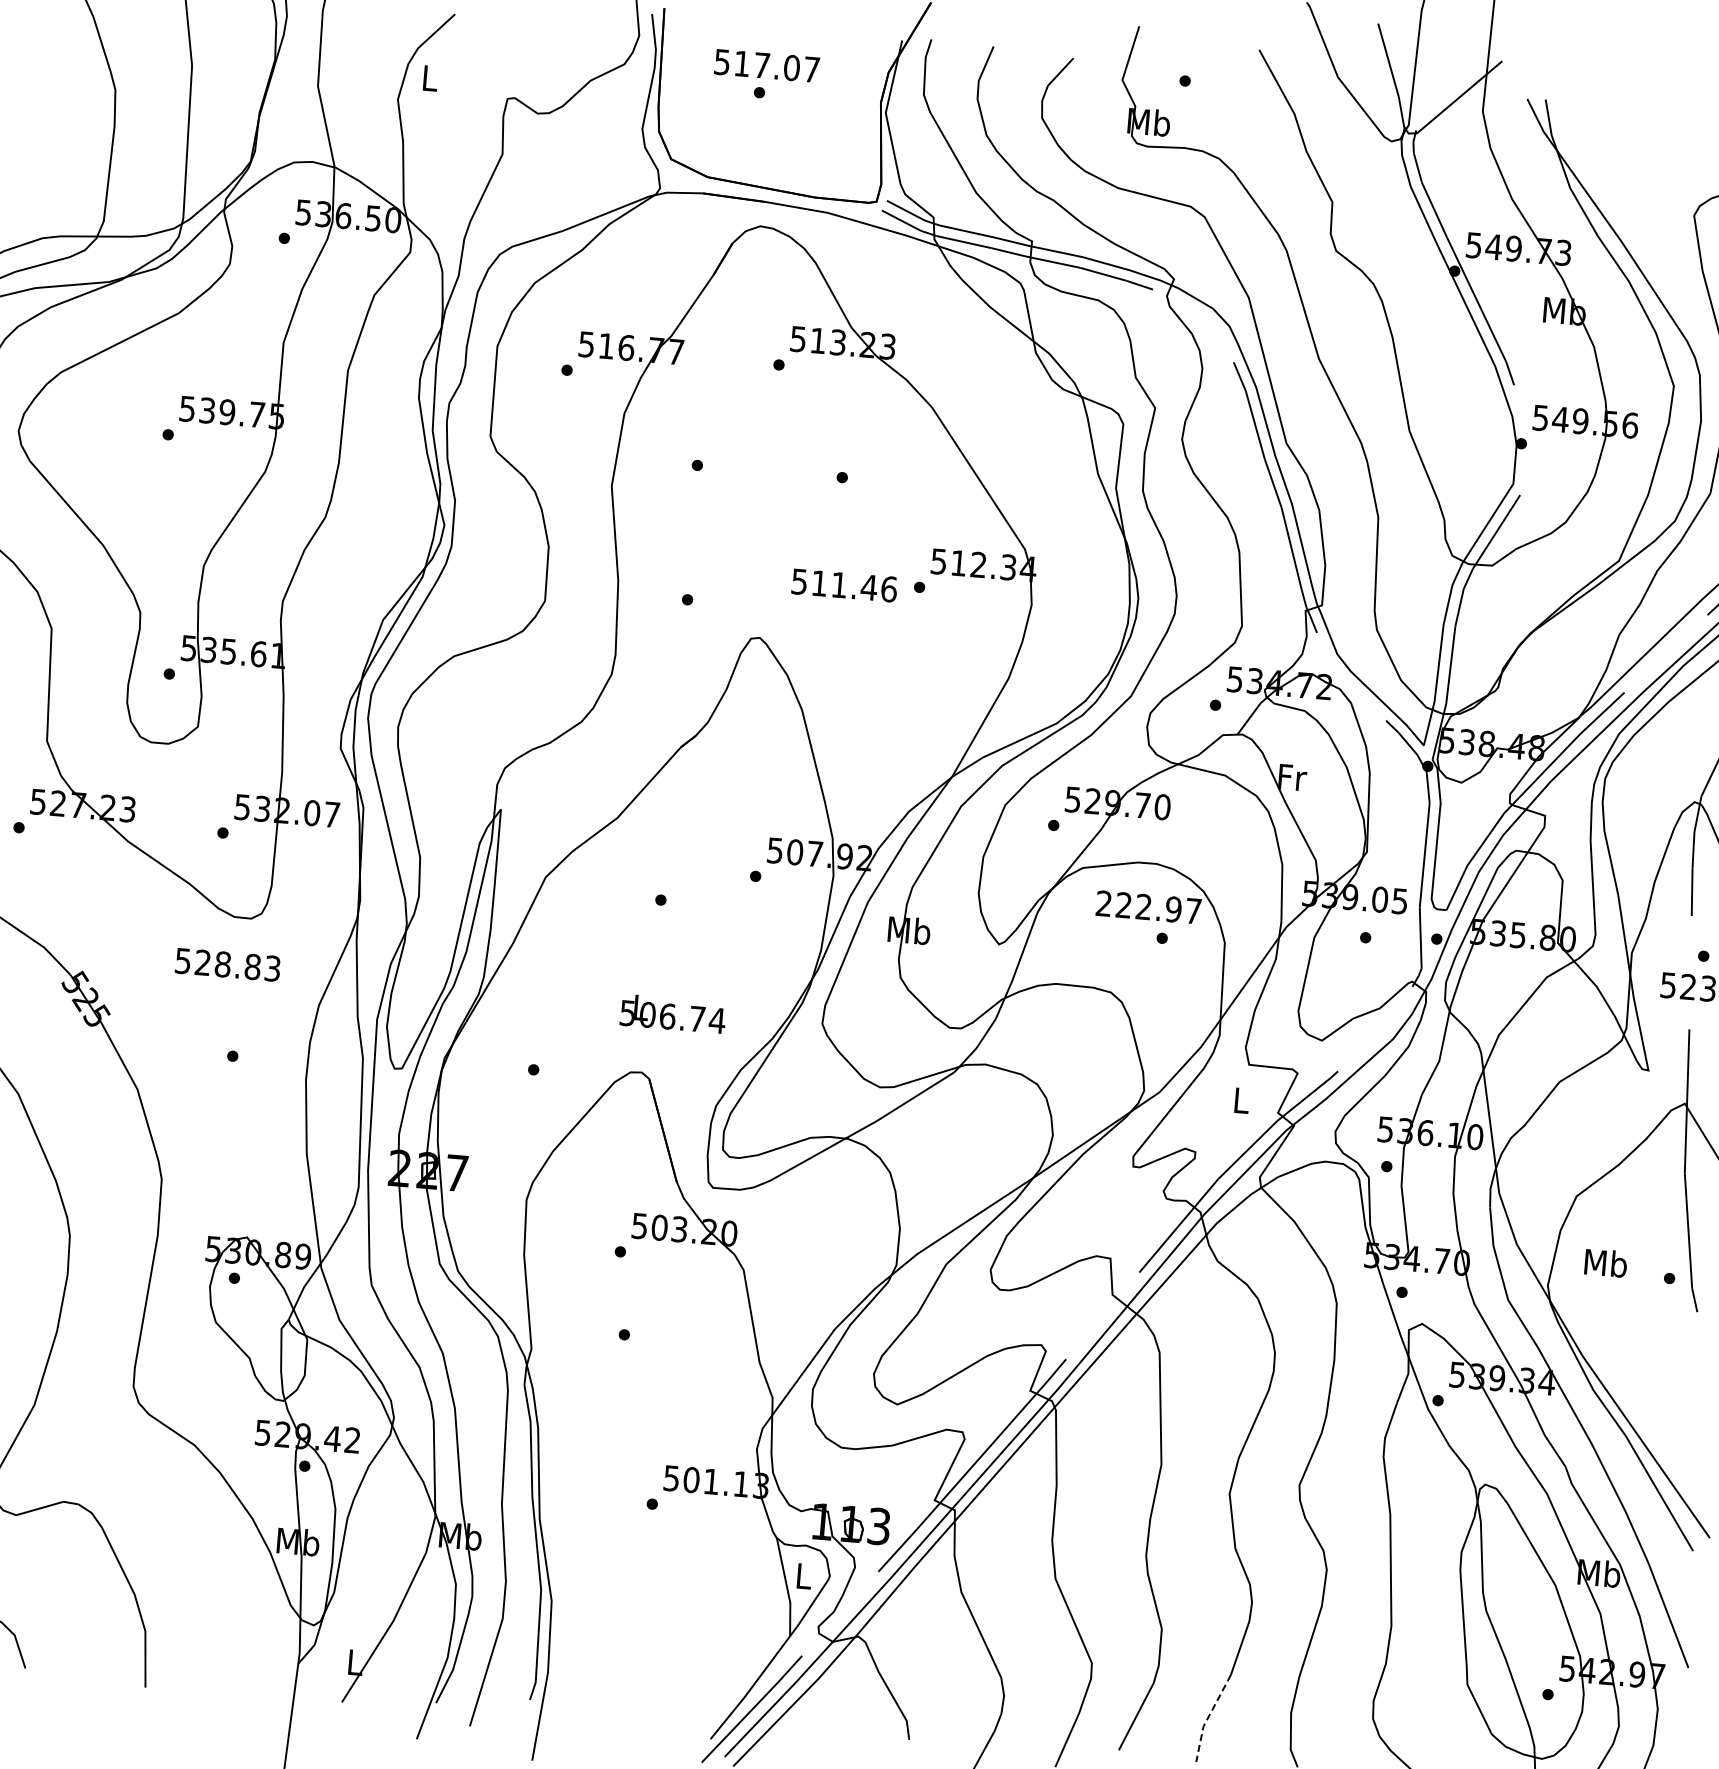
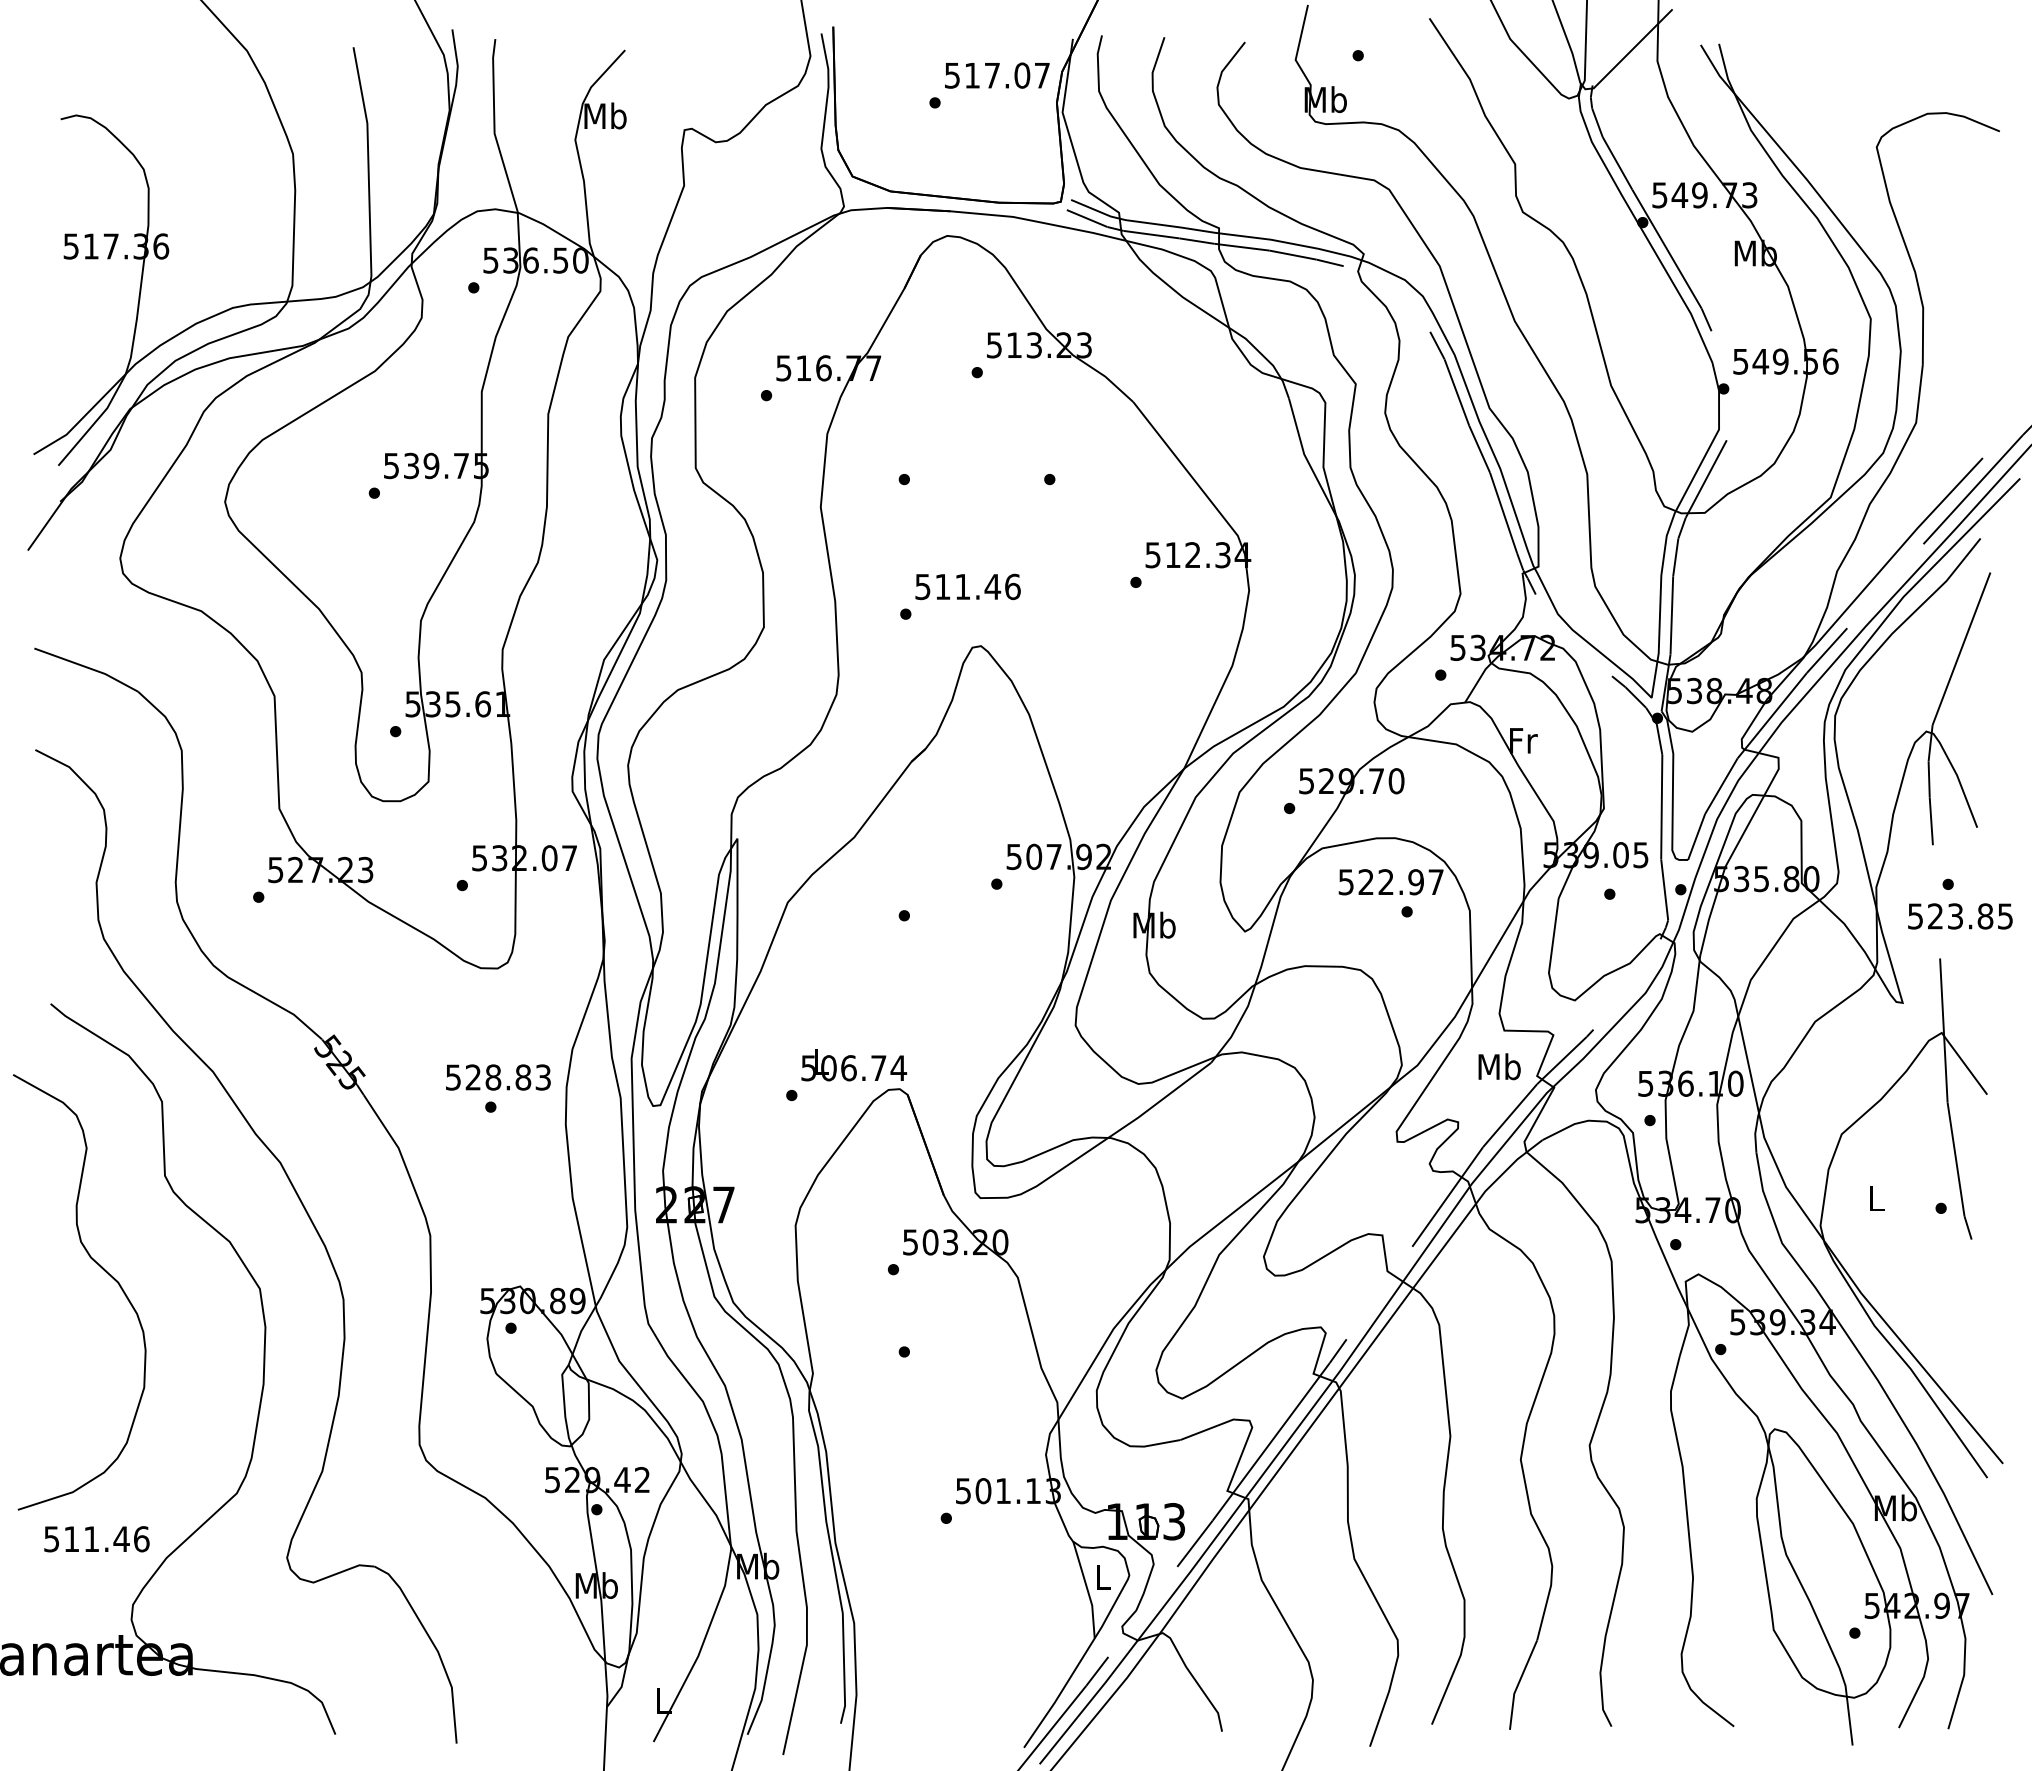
text: (767, 65) -> (997, 75), moved
text: (430, 77) -> (605, 115), L -> Mb
text: (844, 585) -> (967, 586), moved
text: (1103, 903) -> (1345, 882), 222.97 -> 522.97
text: (228, 964) -> (498, 1077), moved
text: (672, 1014) -> (853, 1065), moved
text: (1241, 1100) -> (1499, 1066), L -> Mb
text: (1605, 1263) -> (1876, 1198), Mb -> L
line: (1208, 1717) -> (1518, 1684), dashed -> solid

